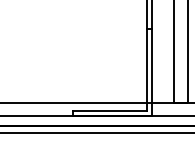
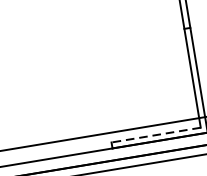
line: (110, 111) -> (156, 135), solid -> dashed

